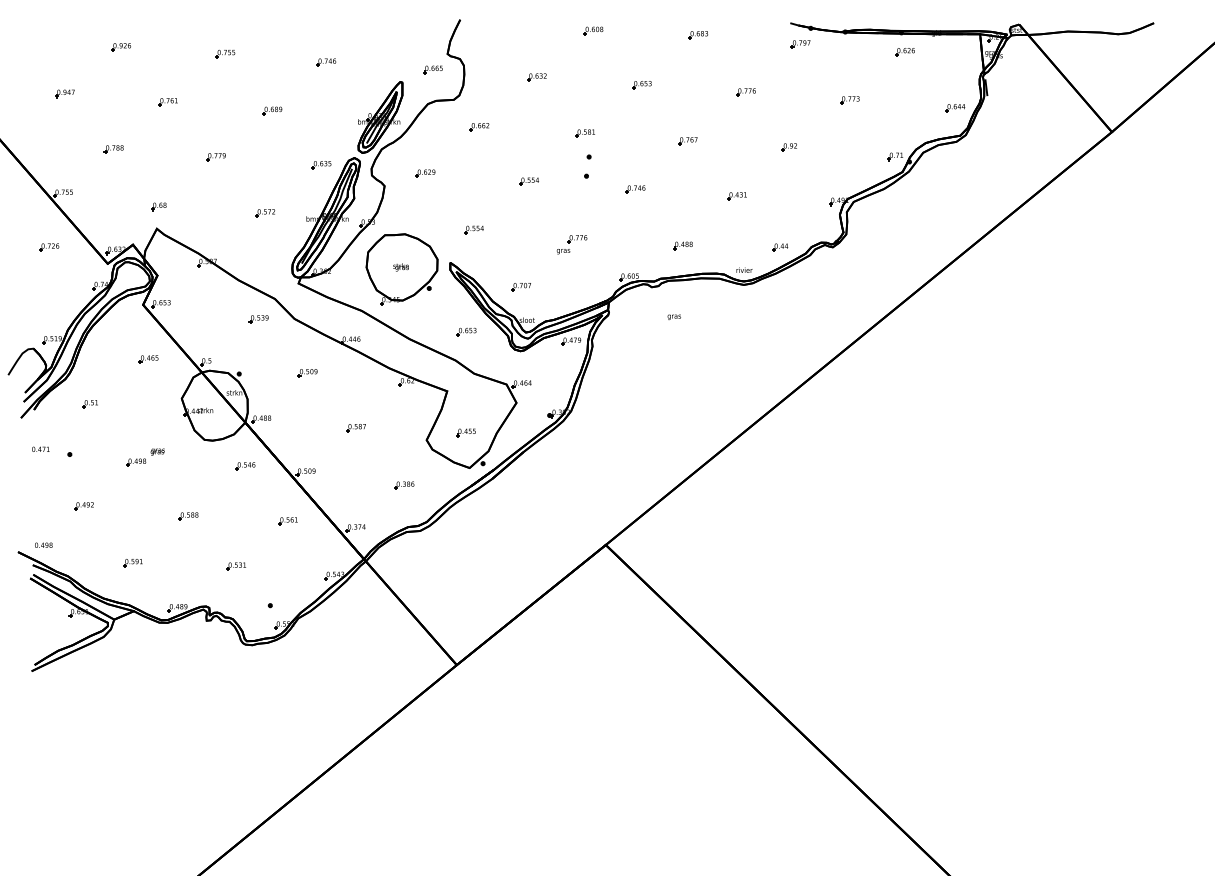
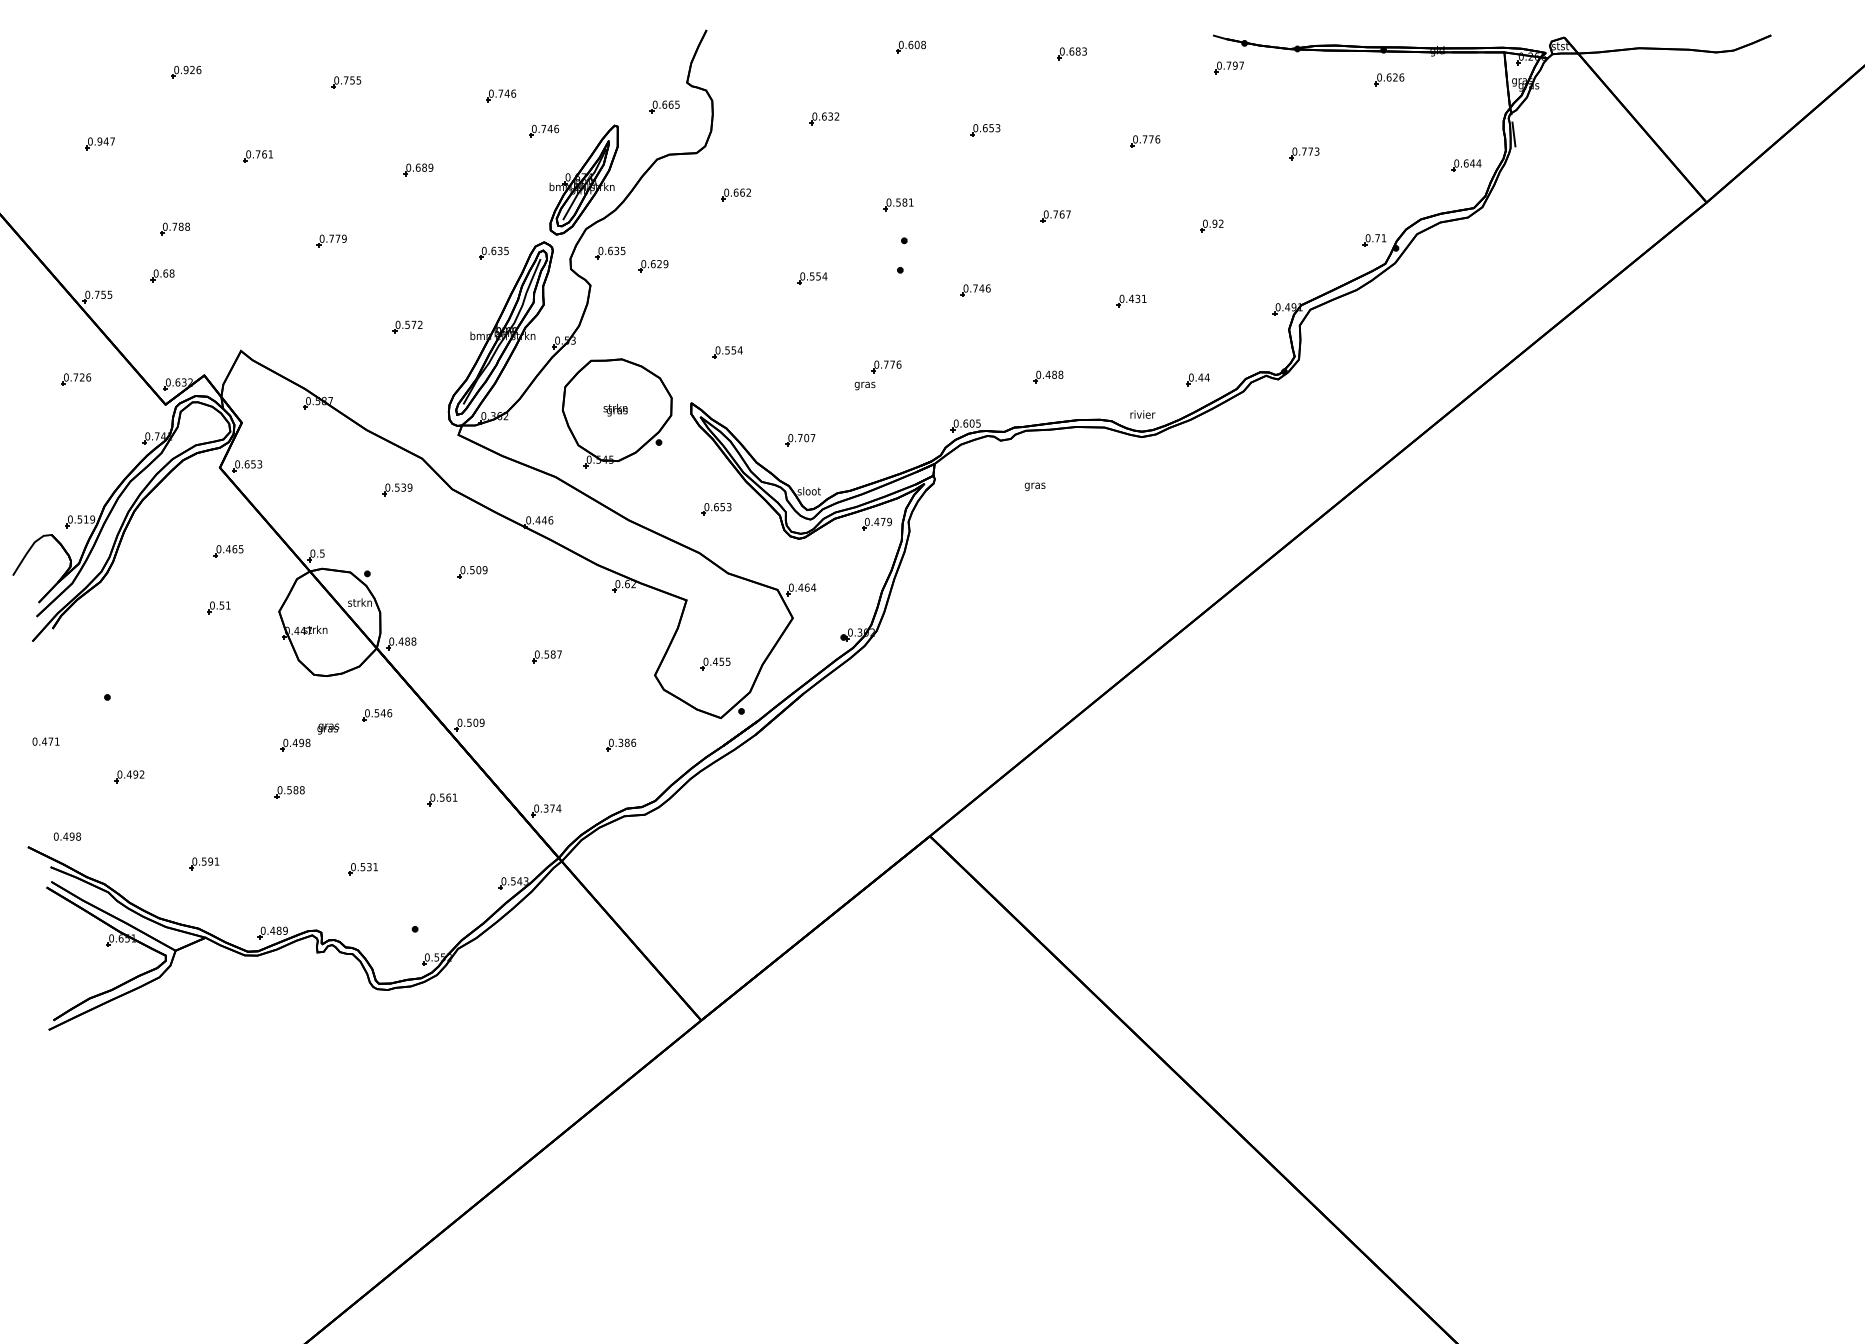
part: (354, 85) -> (544, 131), added
part: (397, 165) -> (610, 253), added
part: (158, 206) -> (162, 275), moved
part: (89, 404) -> (217, 608), moved
text: (40, 448) -> (45, 740), moved
part: (145, 457) -> (309, 737), moved

